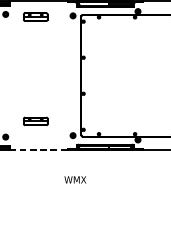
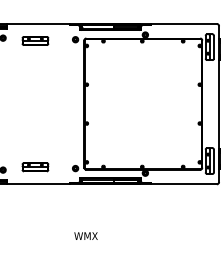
part: (35, 121) -> (35, 167), moved
line: (39, 150) -> (39, 184), dashed -> solid
text: (74, 179) -> (85, 235), moved

